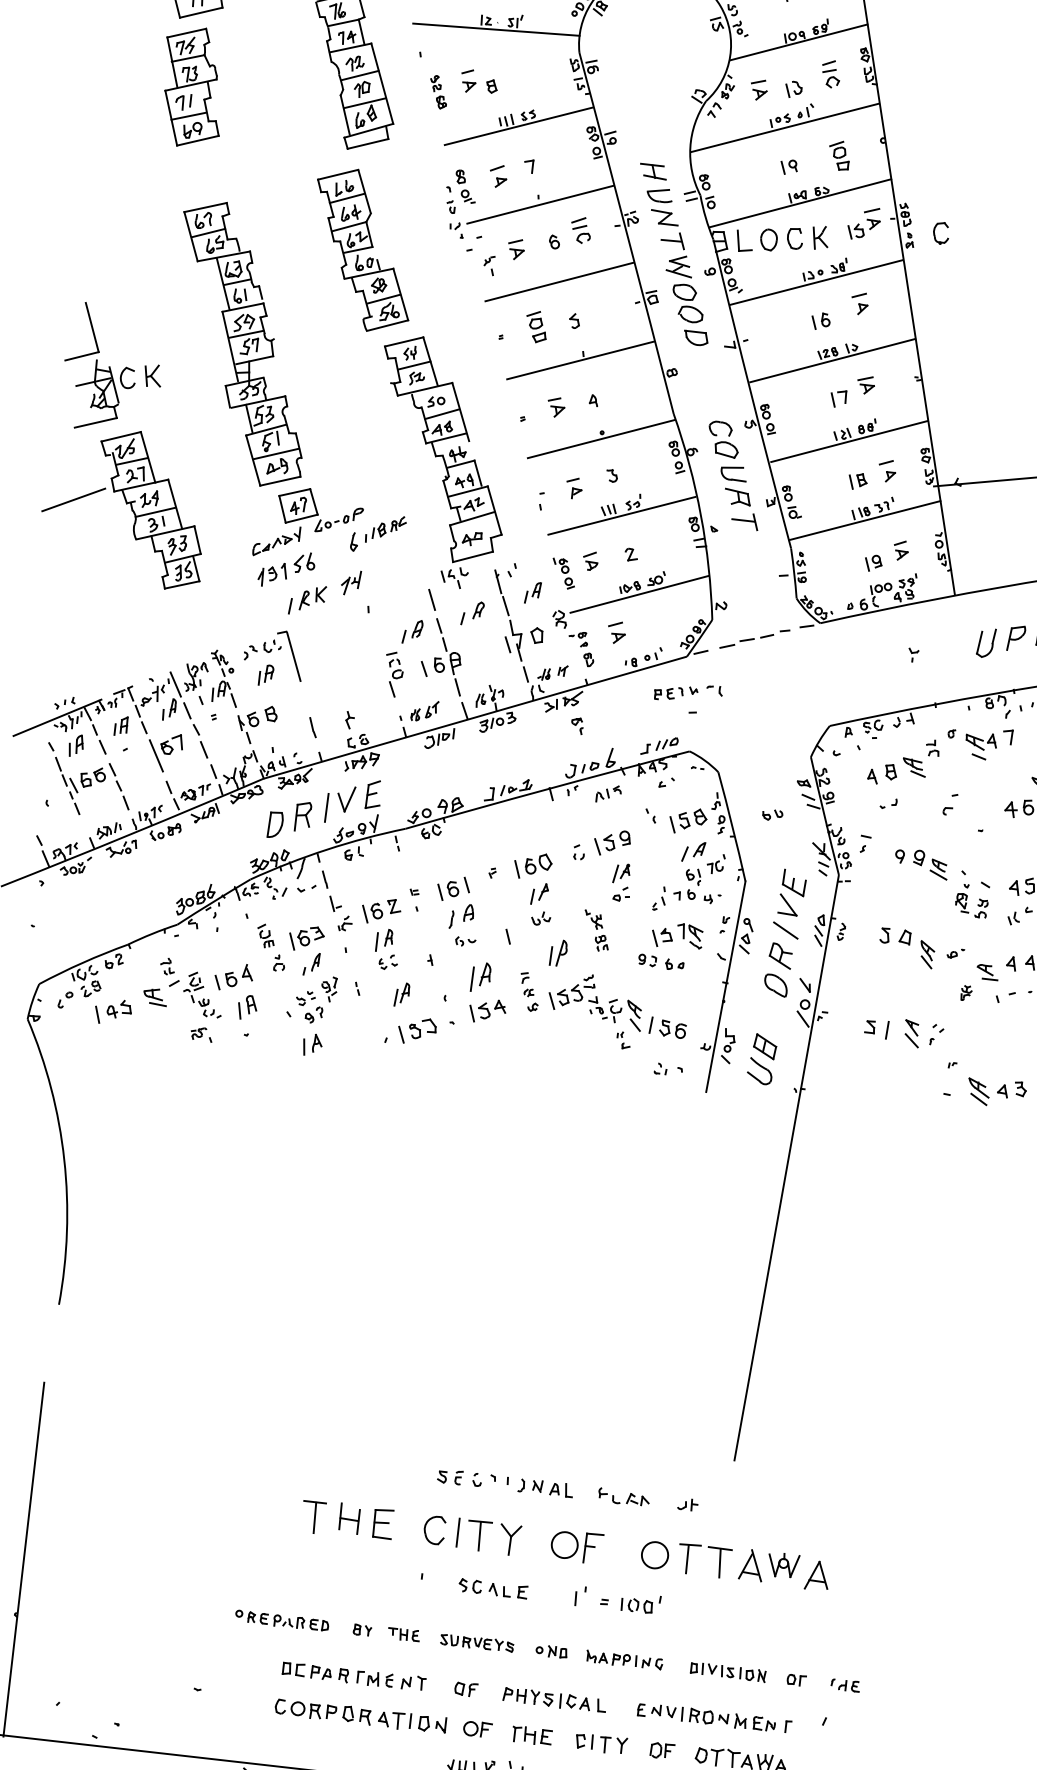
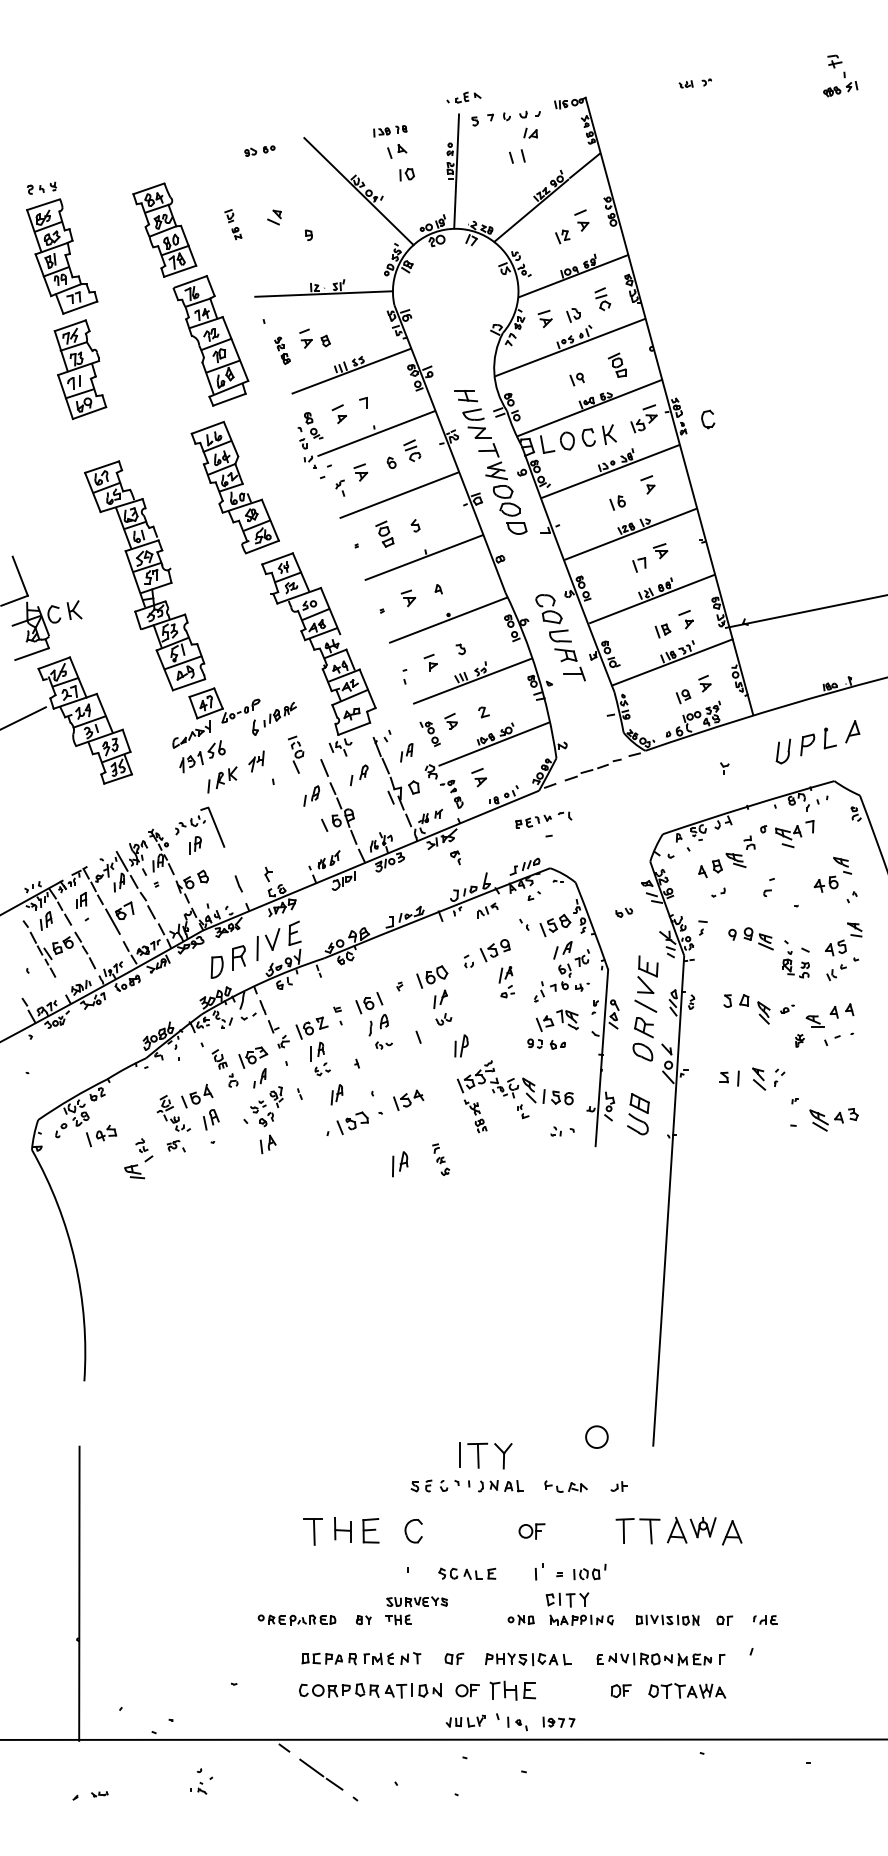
part: (394, 674) -> (296, 754), moved
part: (596, 931) -> (475, 1116), moved
part: (481, 977) -> (400, 1164), moved
part: (159, 988) -> (137, 1164), moved
part: (529, 991) -> (441, 1159), moved
part: (488, 1536) -> (485, 1455), moved
part: (576, 1546) -> (531, 1531), size x0.6
circle: (654, 1554) -> (596, 1436), moved
part: (476, 1642) -> (416, 1601), moved
part: (531, 1735) -> (512, 1690), size x1.4
part: (601, 1743) -> (567, 1599), moved

